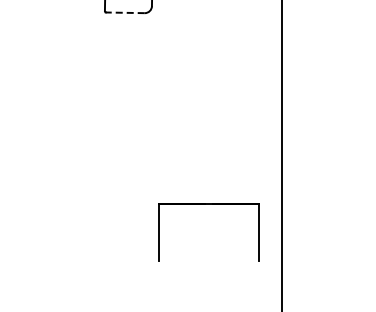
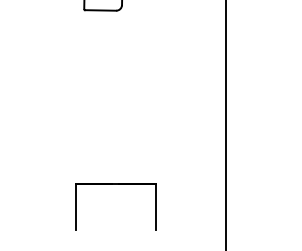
line: (124, 12) -> (99, 10), dashed -> solid
part: (208, 204) -> (115, 184), moved

